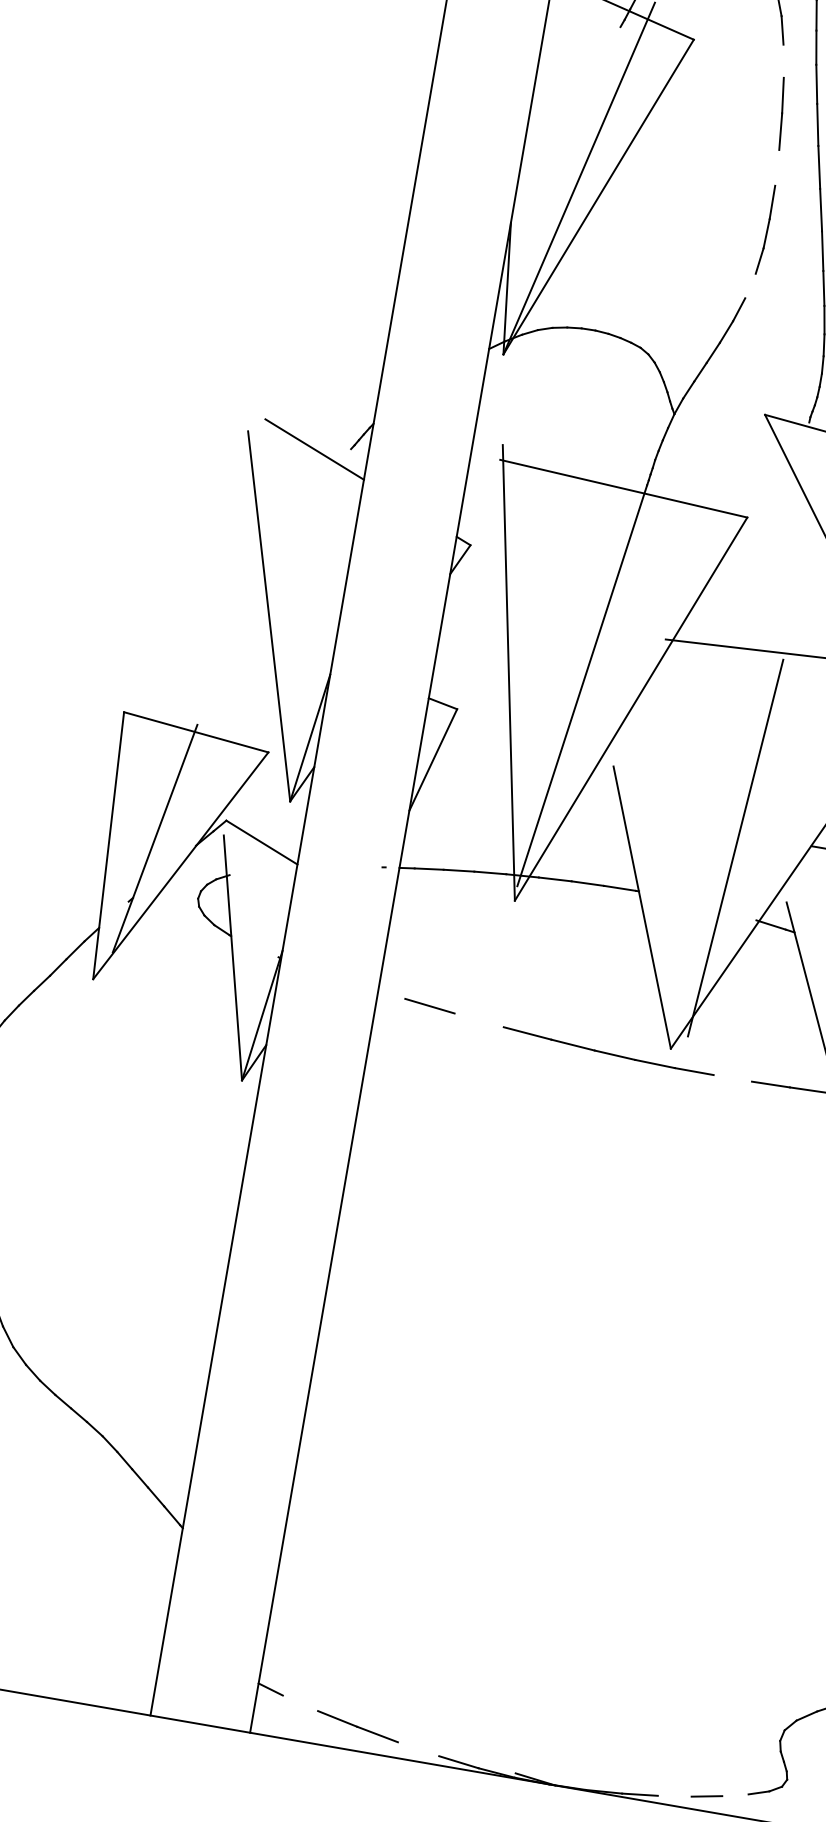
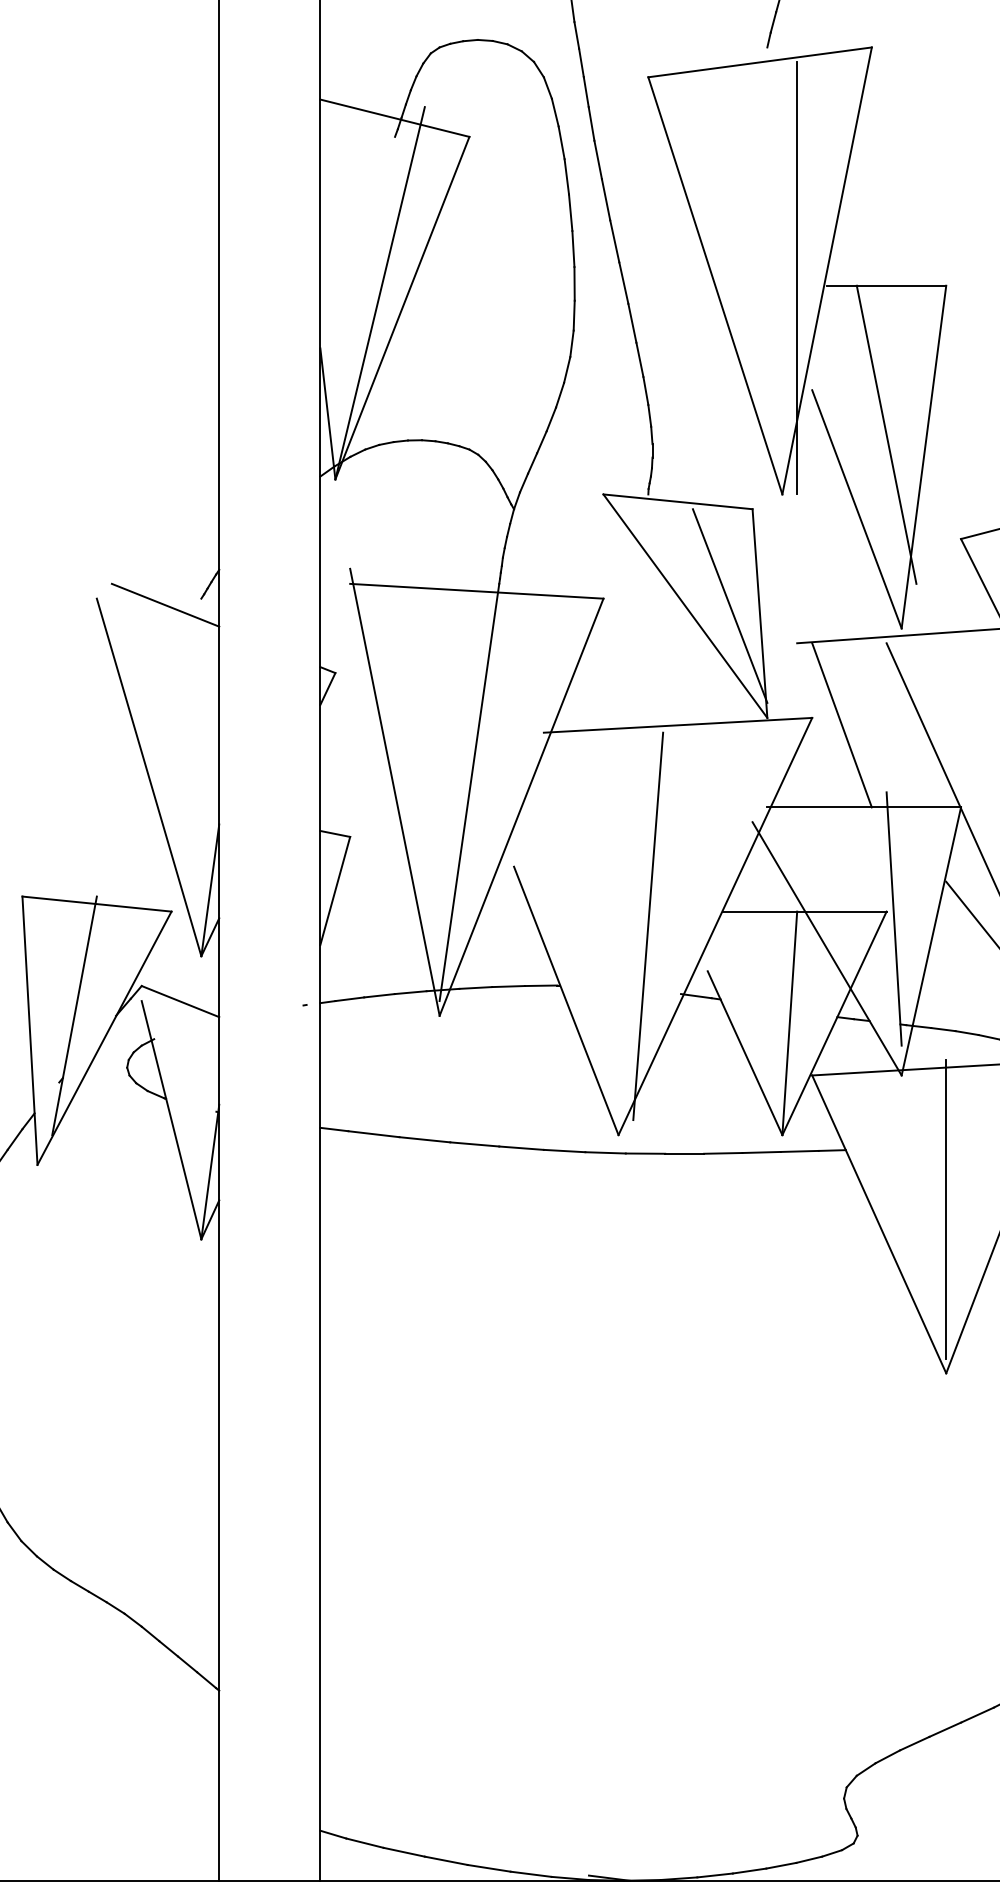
line: (783, 60) -> (561, 142), added
line: (777, 168) -> (573, 249), added
line: (750, 285) -> (567, 369), added
line: (391, 994) -> (334, 1129), added
line: (478, 1020) -> (424, 1139), added
line: (732, 1078) -> (684, 1153), added
line: (300, 1702) -> (364, 1842), added
line: (418, 1748) -> (488, 1867), added
line: (674, 1795) -> (749, 1870), added
line: (735, 1795) -> (809, 1859), added

